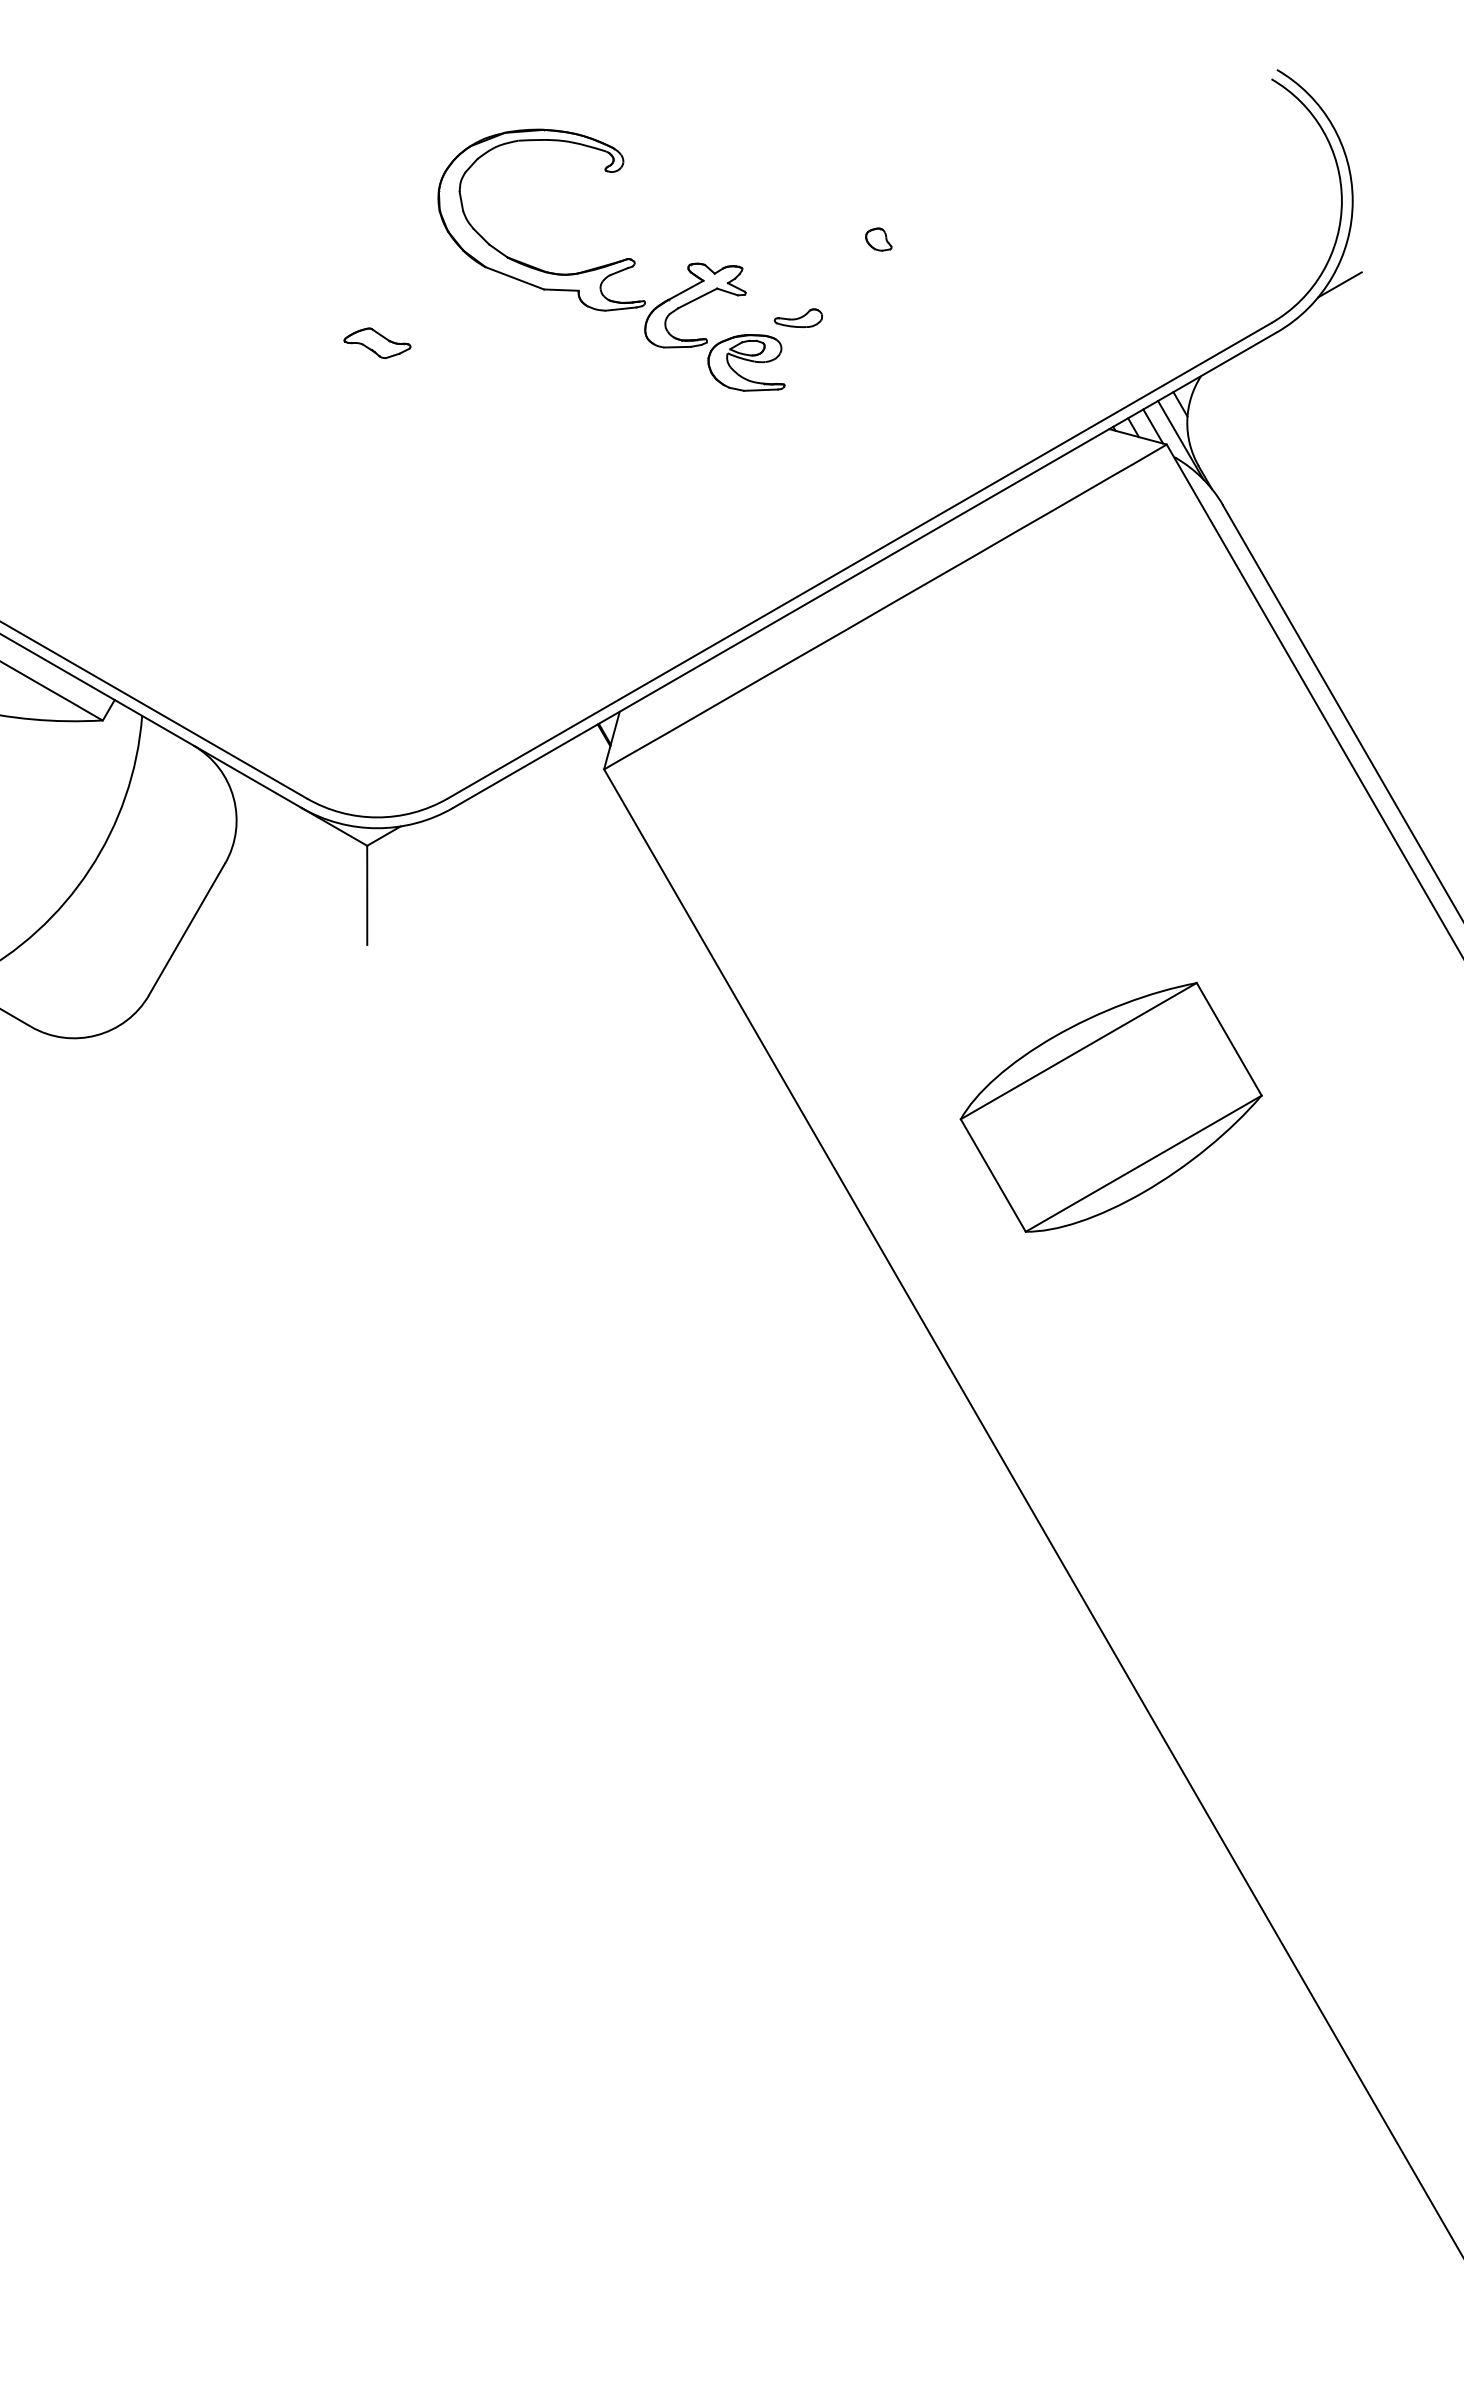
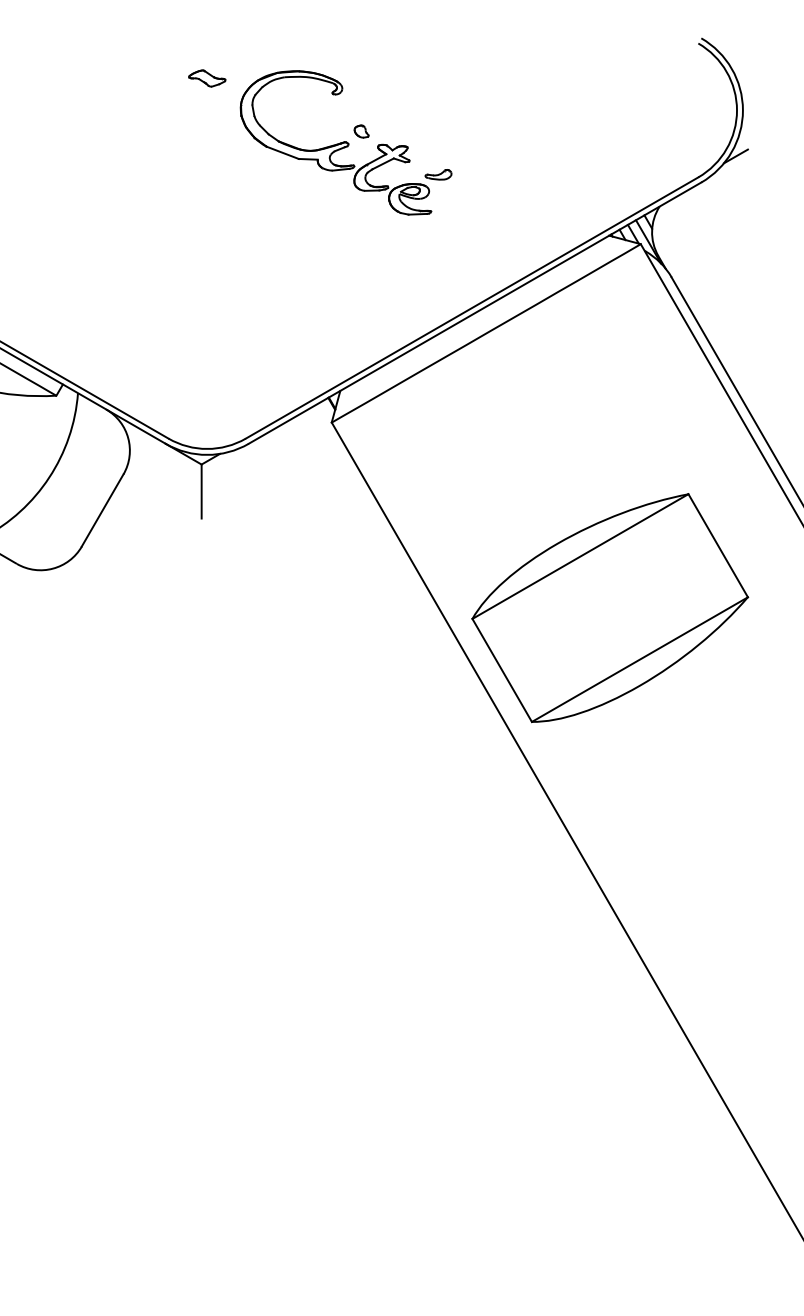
part: (878, 239) -> (361, 131), moved
part: (377, 343) -> (207, 78), moved
part: (1111, 1107) -> (610, 608), size x1.67

